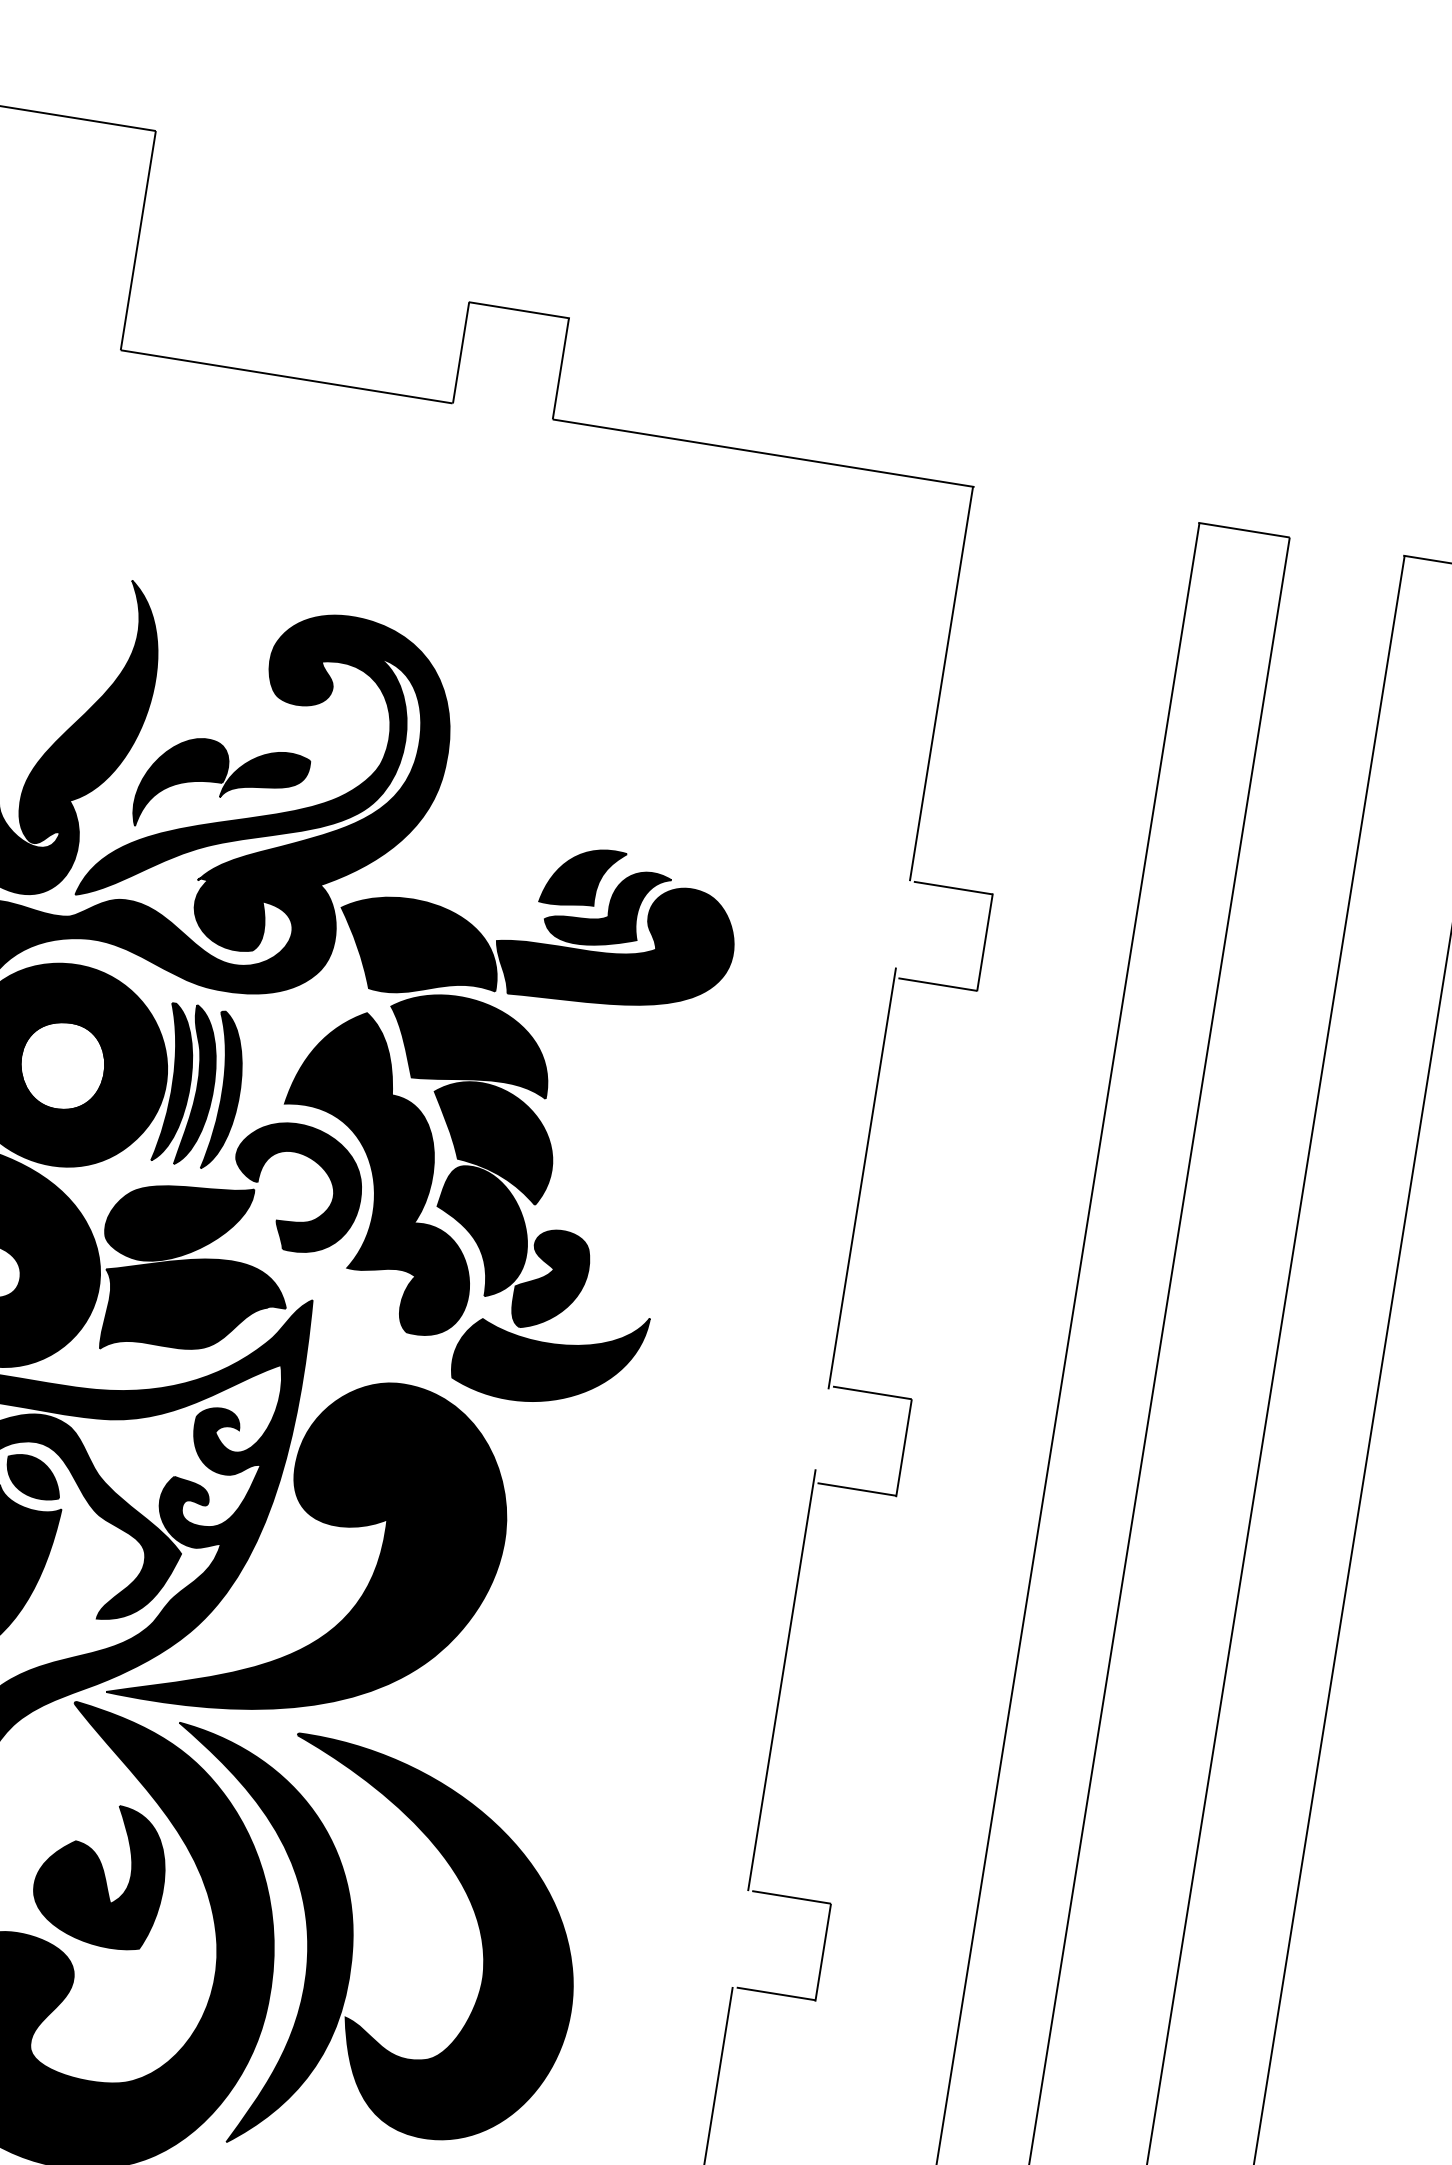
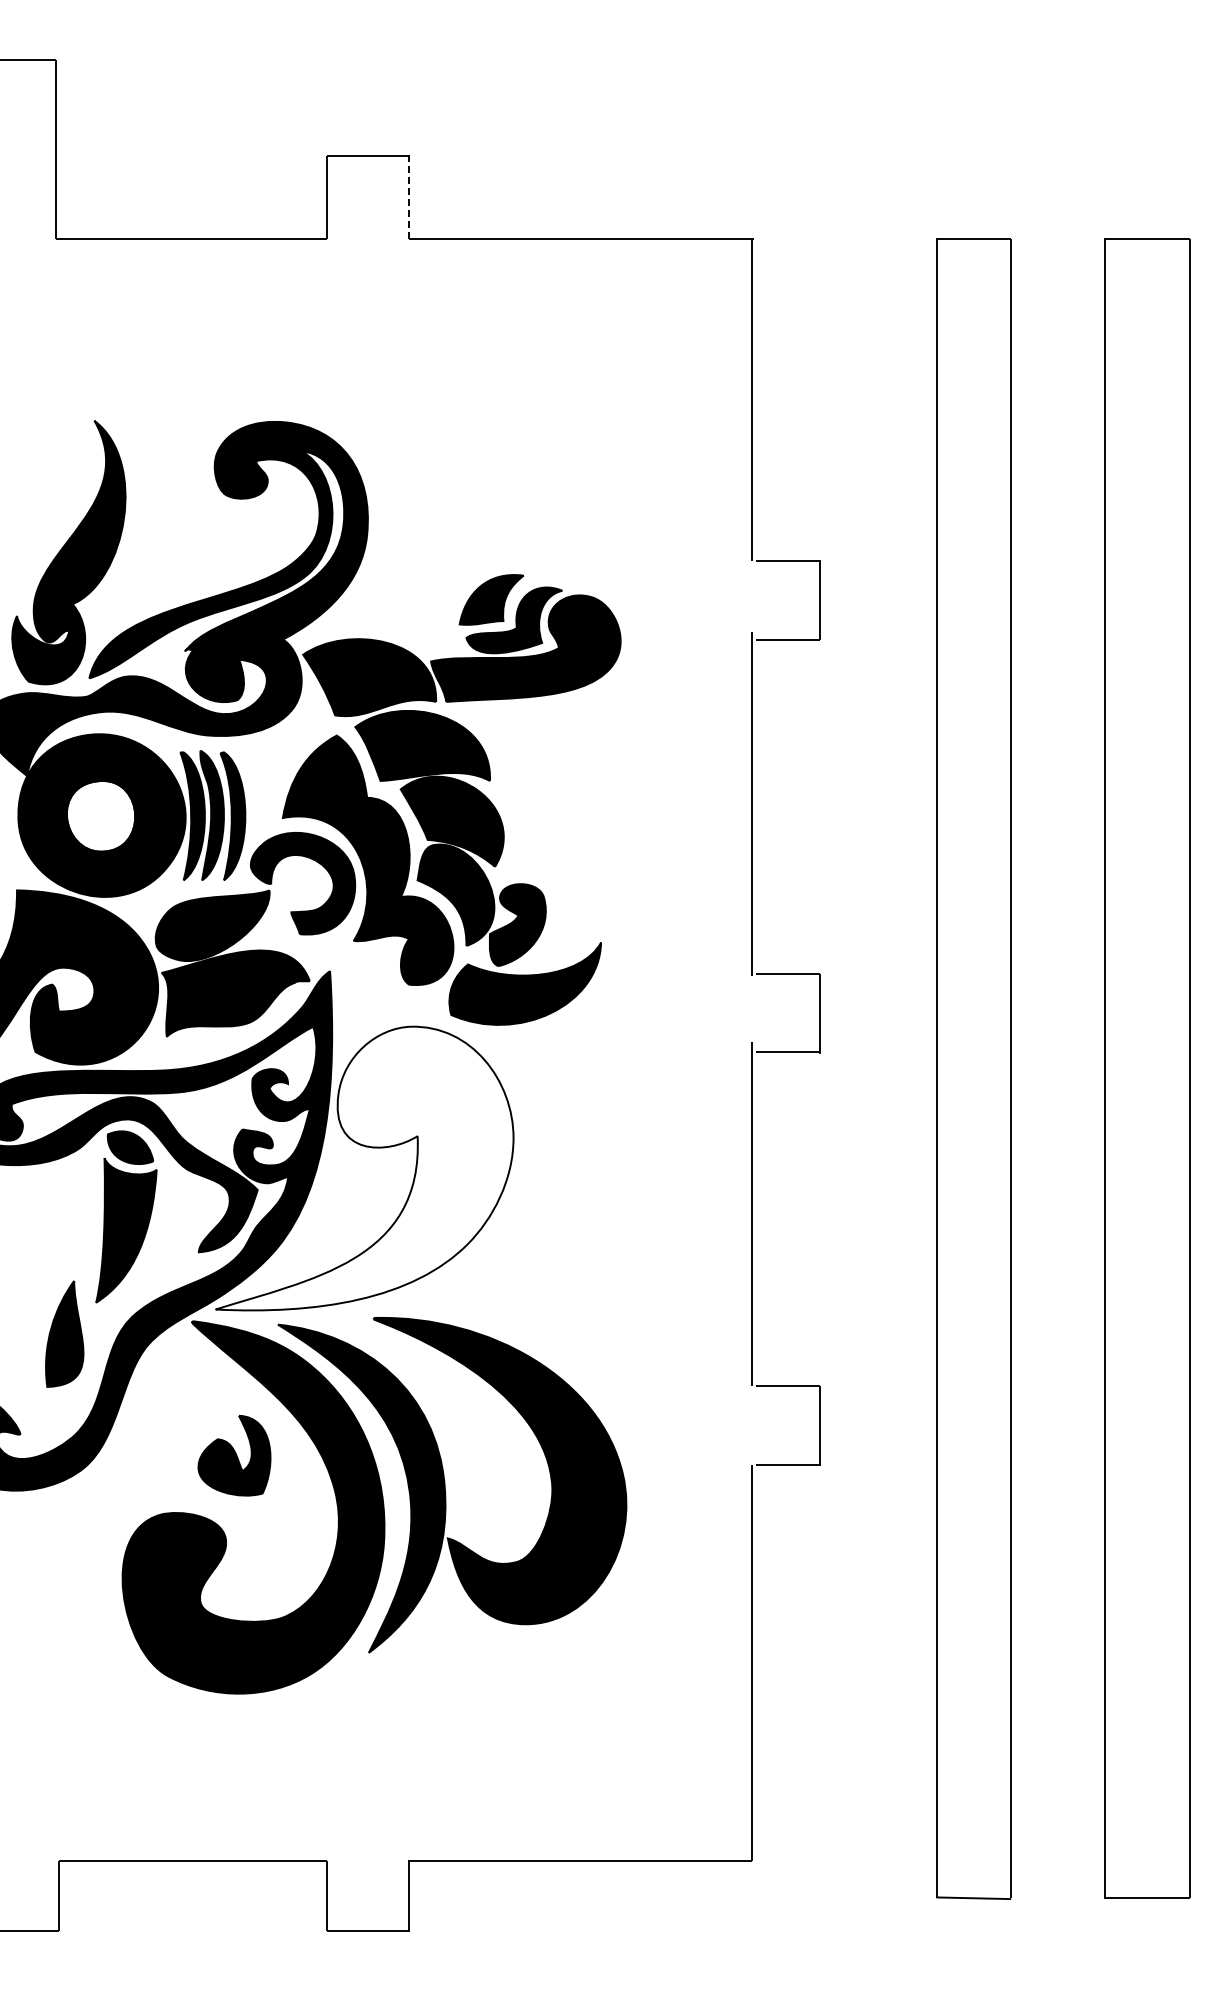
line: (561, 368) -> (409, 197), solid -> dashed
part: (220, 790) -> (191, 576), removed
fill: (316, 1548) -> (364, 1168), removed
part: (100, 1874) -> (234, 1455), size x0.7

